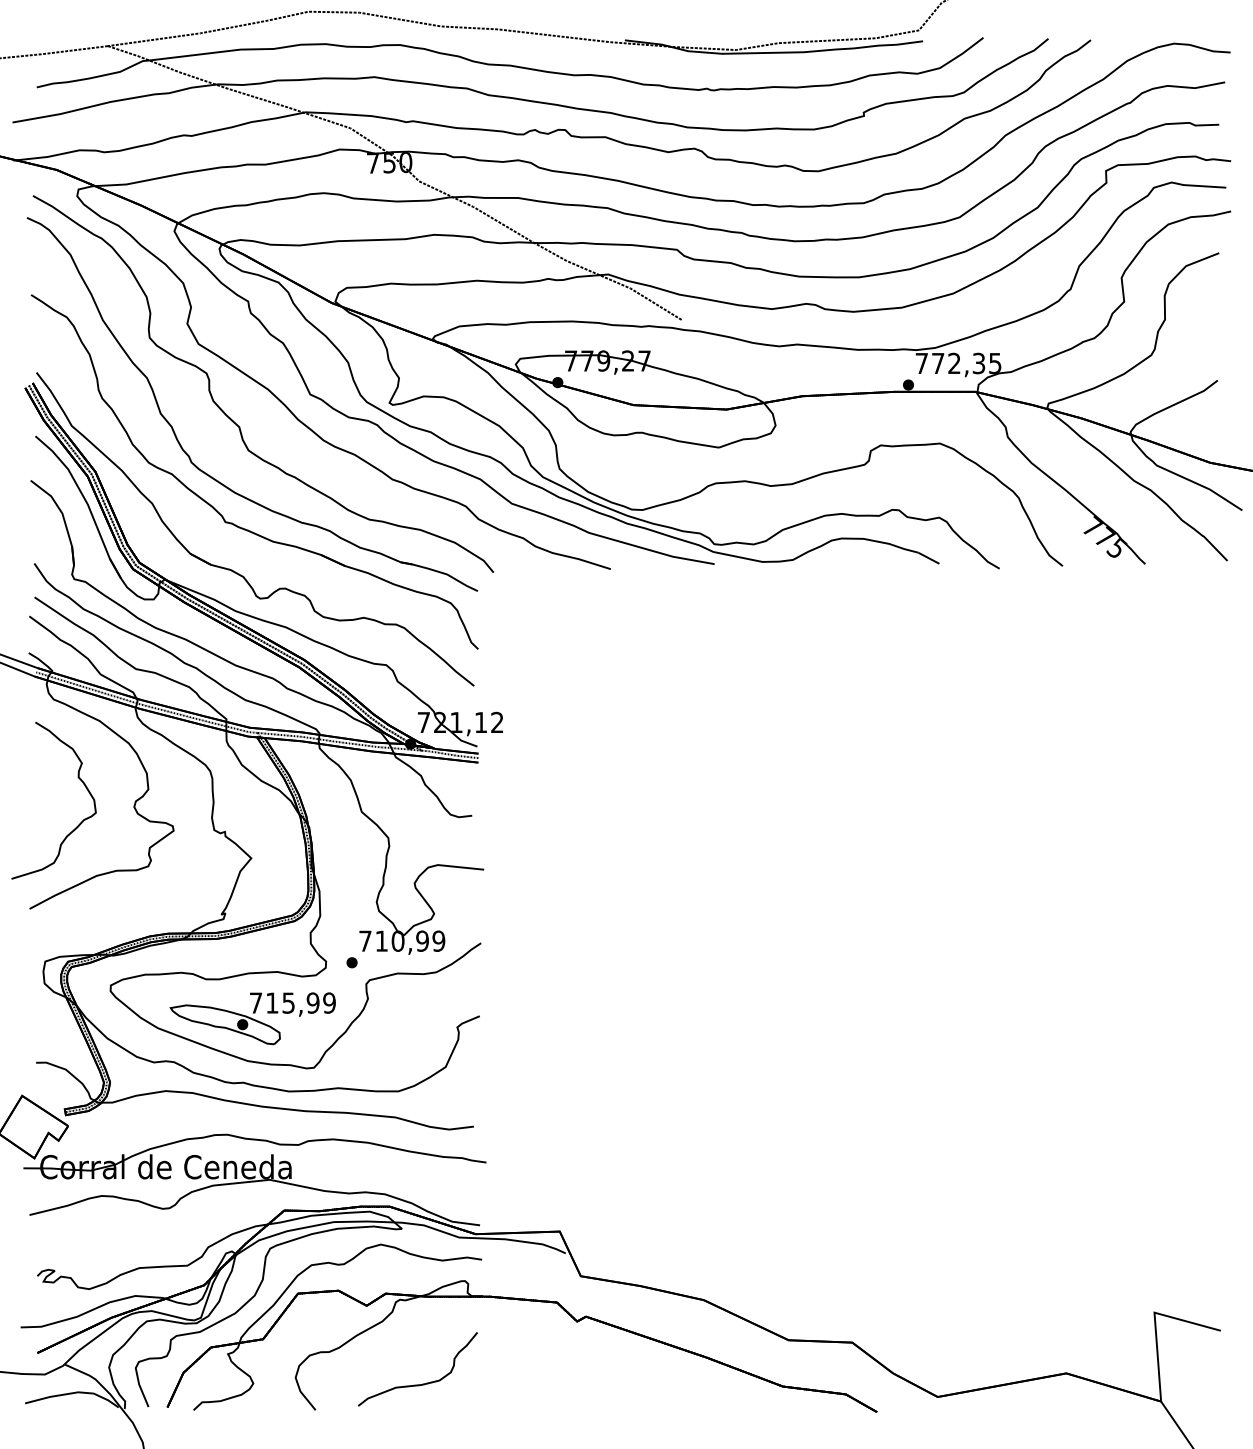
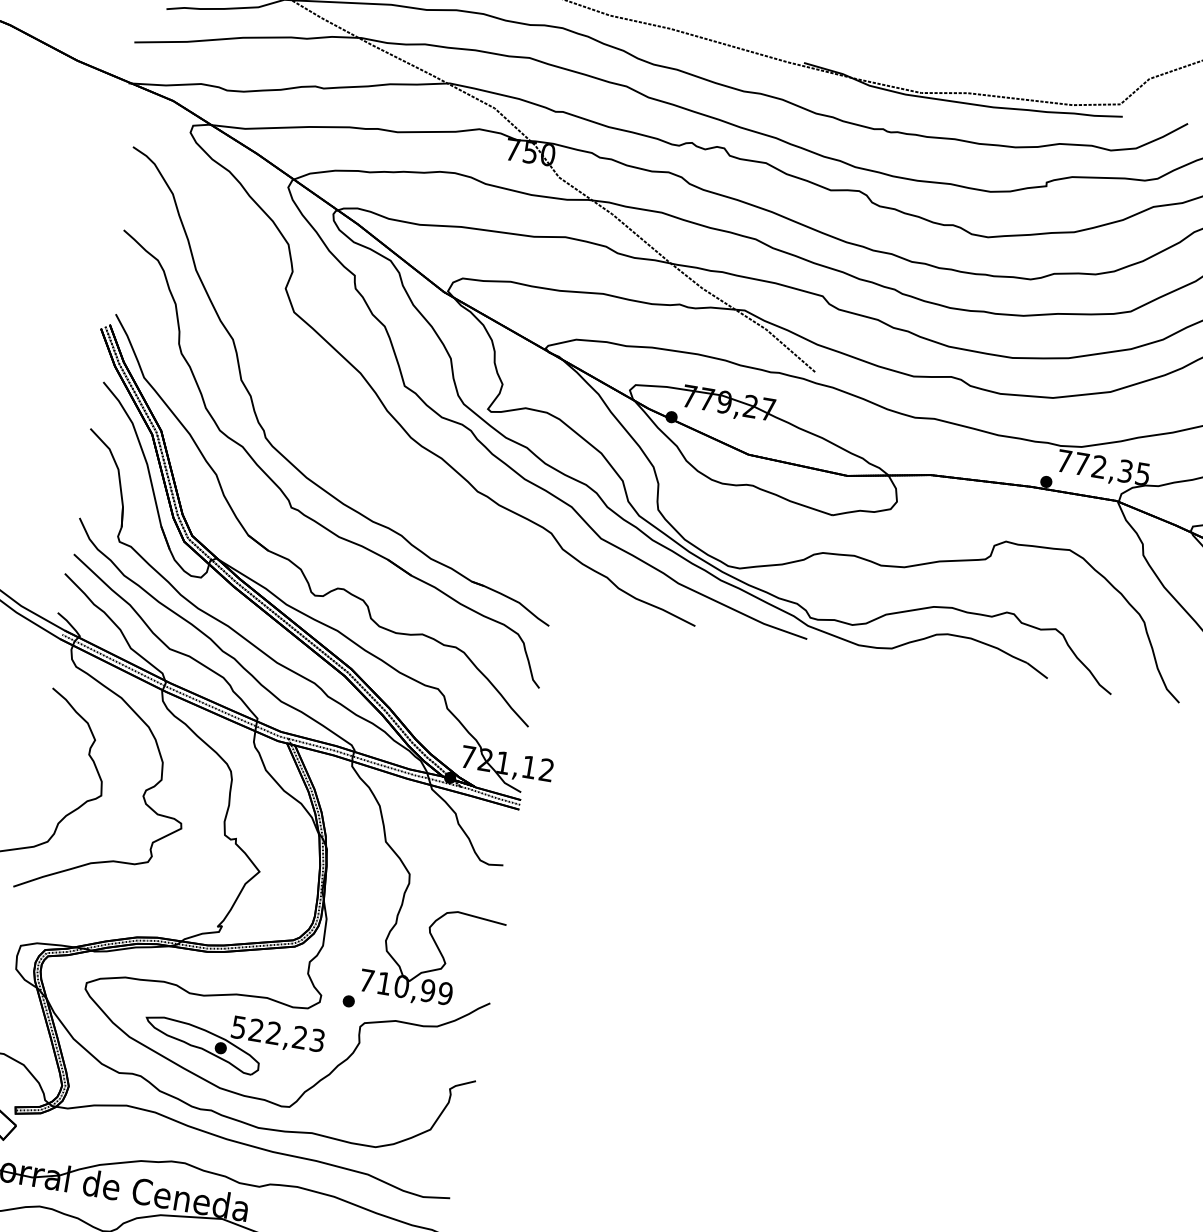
curve: (229, 416) -> (314, 395), removed
text: (292, 1002) -> (278, 1033), 715,99 -> 522,23

